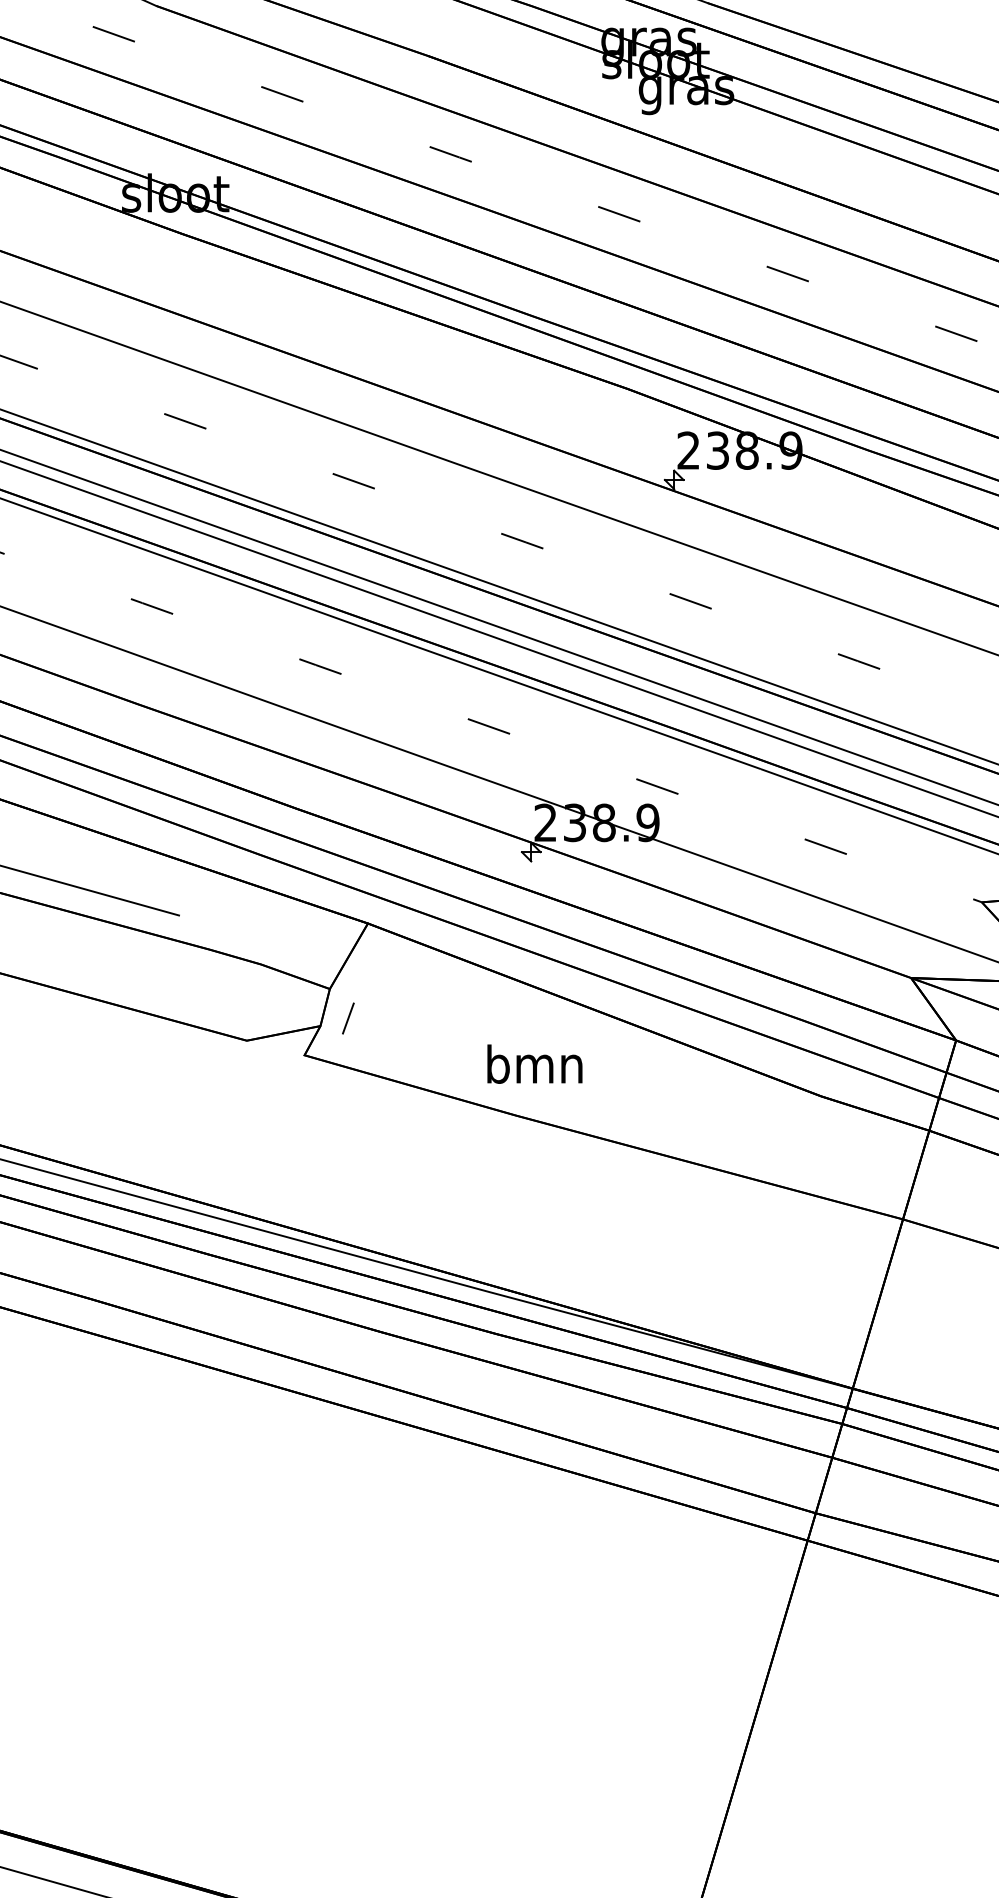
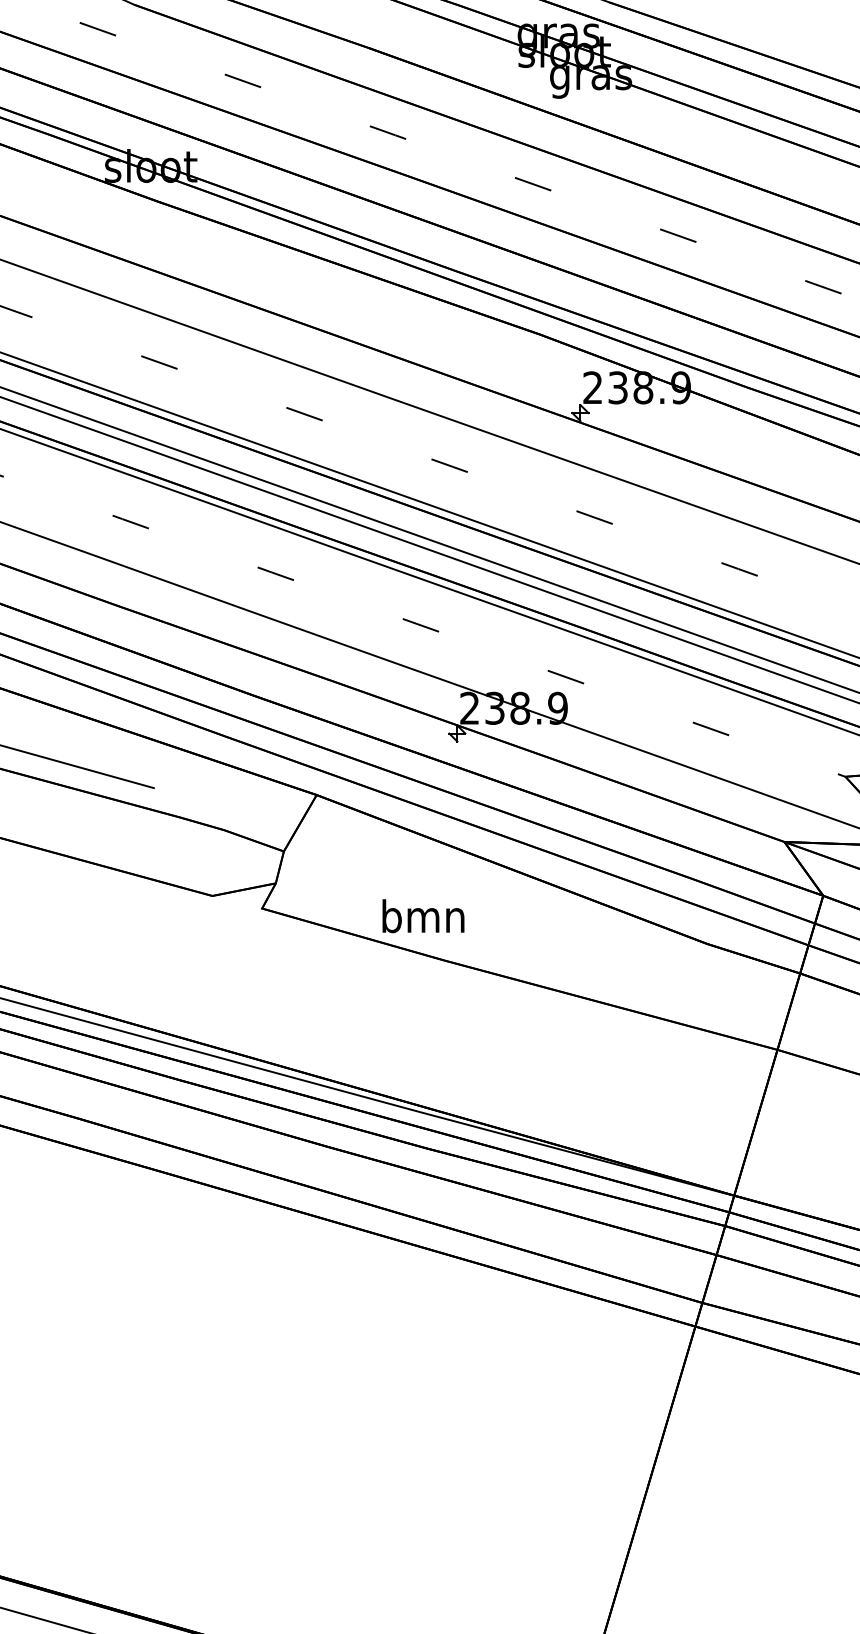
line: (348, 1018) -> (299, 876), removed
text: (534, 1063) -> (423, 915), moved

